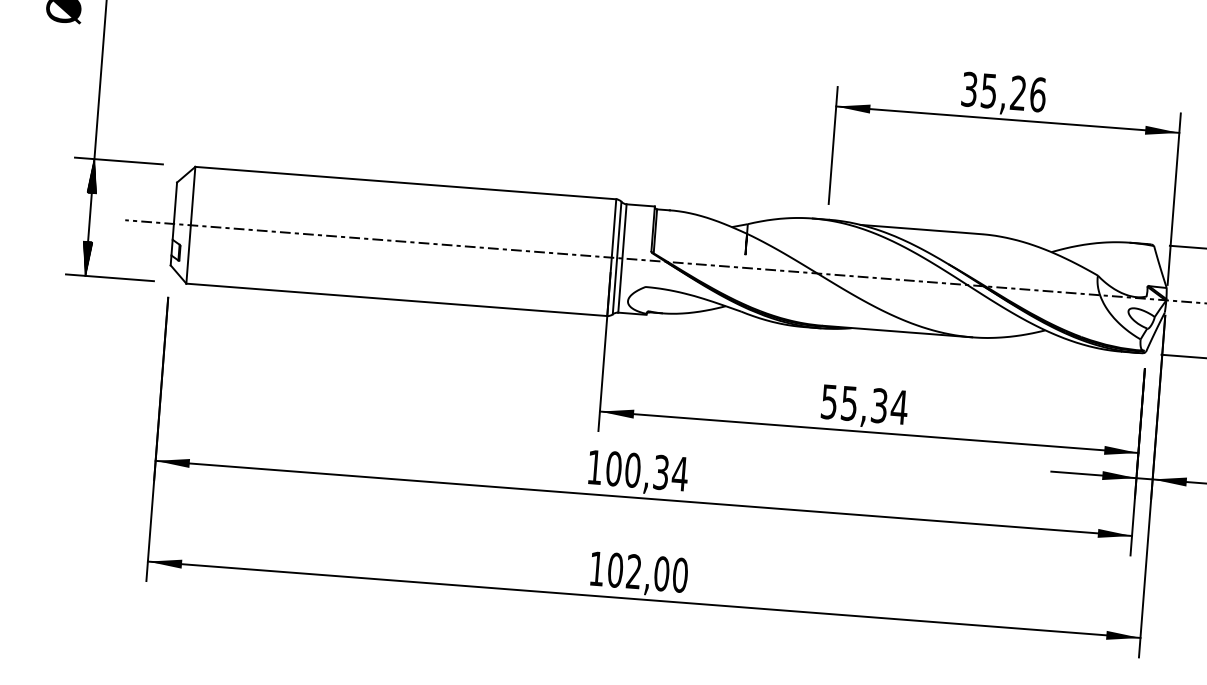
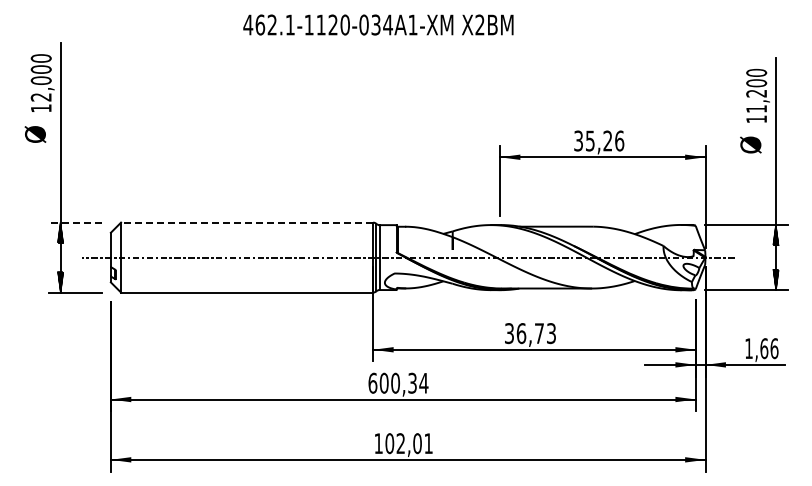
line: (117, 160) -> (74, 222), solid -> dashed
line: (404, 182) -> (246, 222), solid -> dashed
text: (864, 404) -> (530, 333), 55,34 -> 36,73
text: (594, 466) -> (372, 382), 100,34 -> 600,34
text: (680, 575) -> (428, 443), 102,00 -> 102,01

